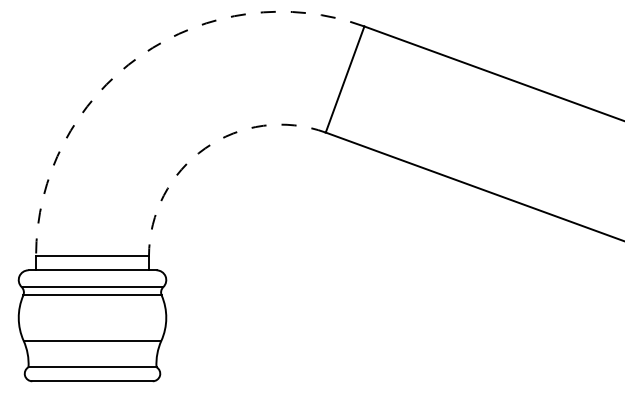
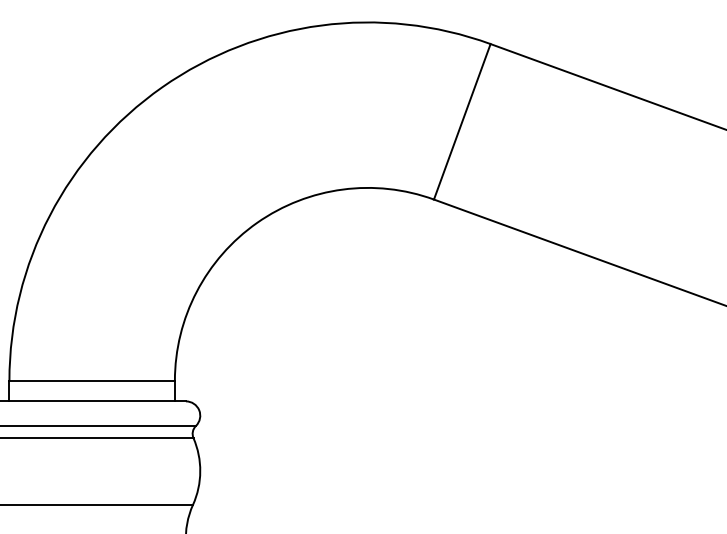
arc: (140, 55) -> (162, 86), dashed -> solid
arc: (205, 148) -> (257, 222), dashed -> solid

